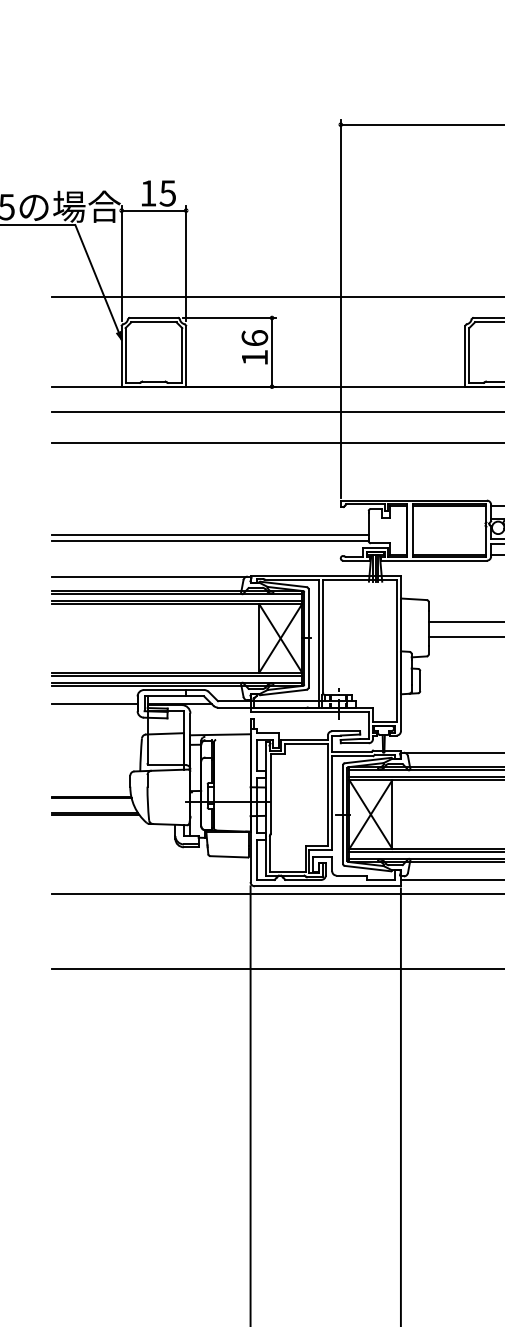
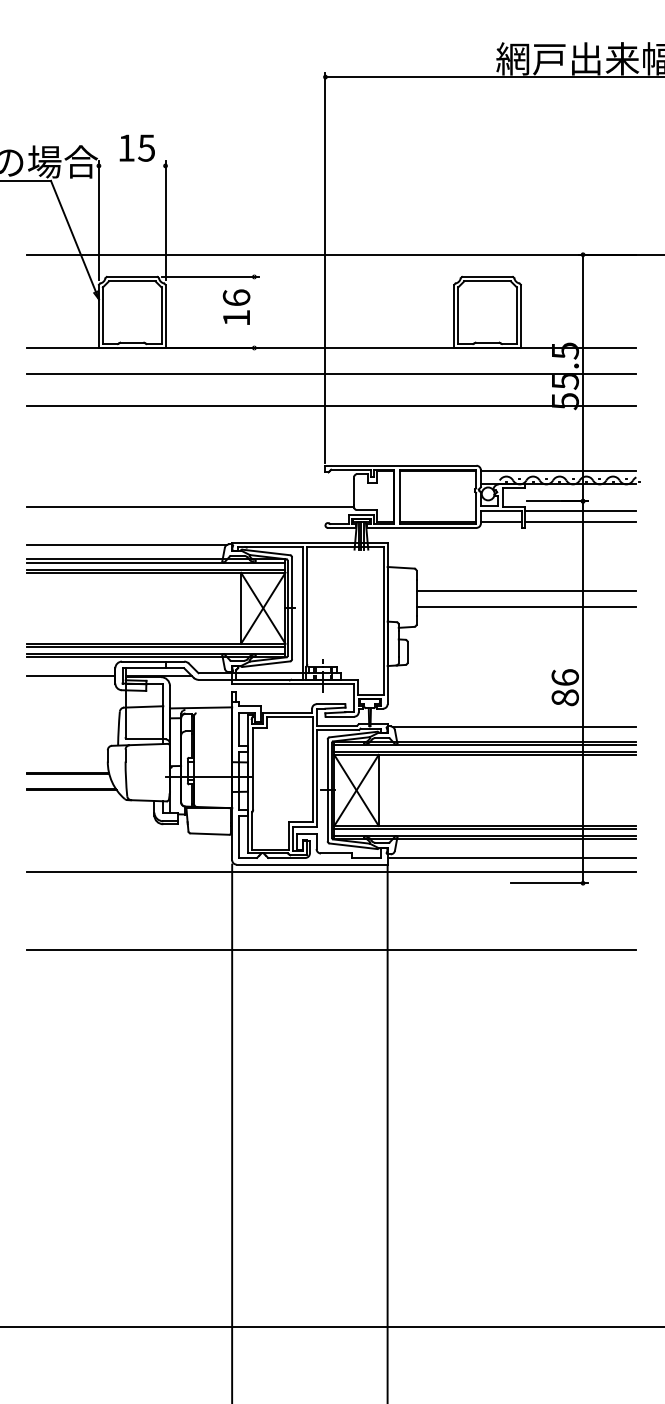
line: (153, 210) -> (131, 165), removed
line: (272, 352) -> (254, 312), removed
line: (210, 535) -> (190, 501), removed

